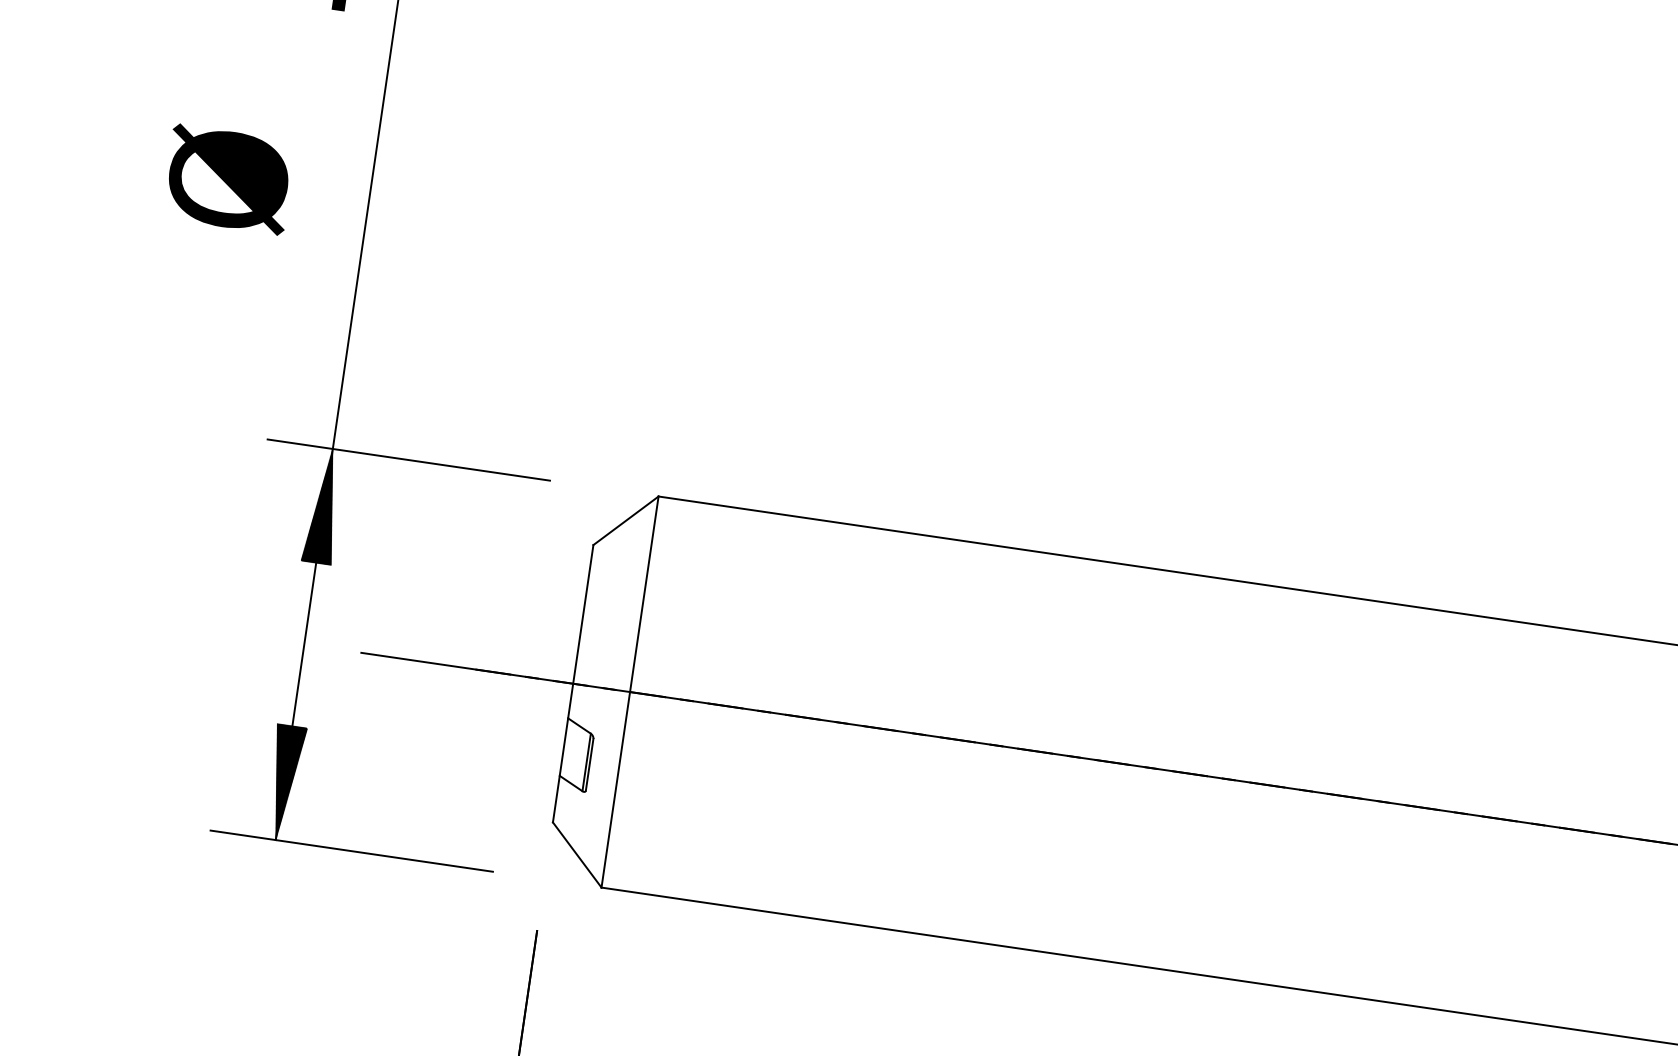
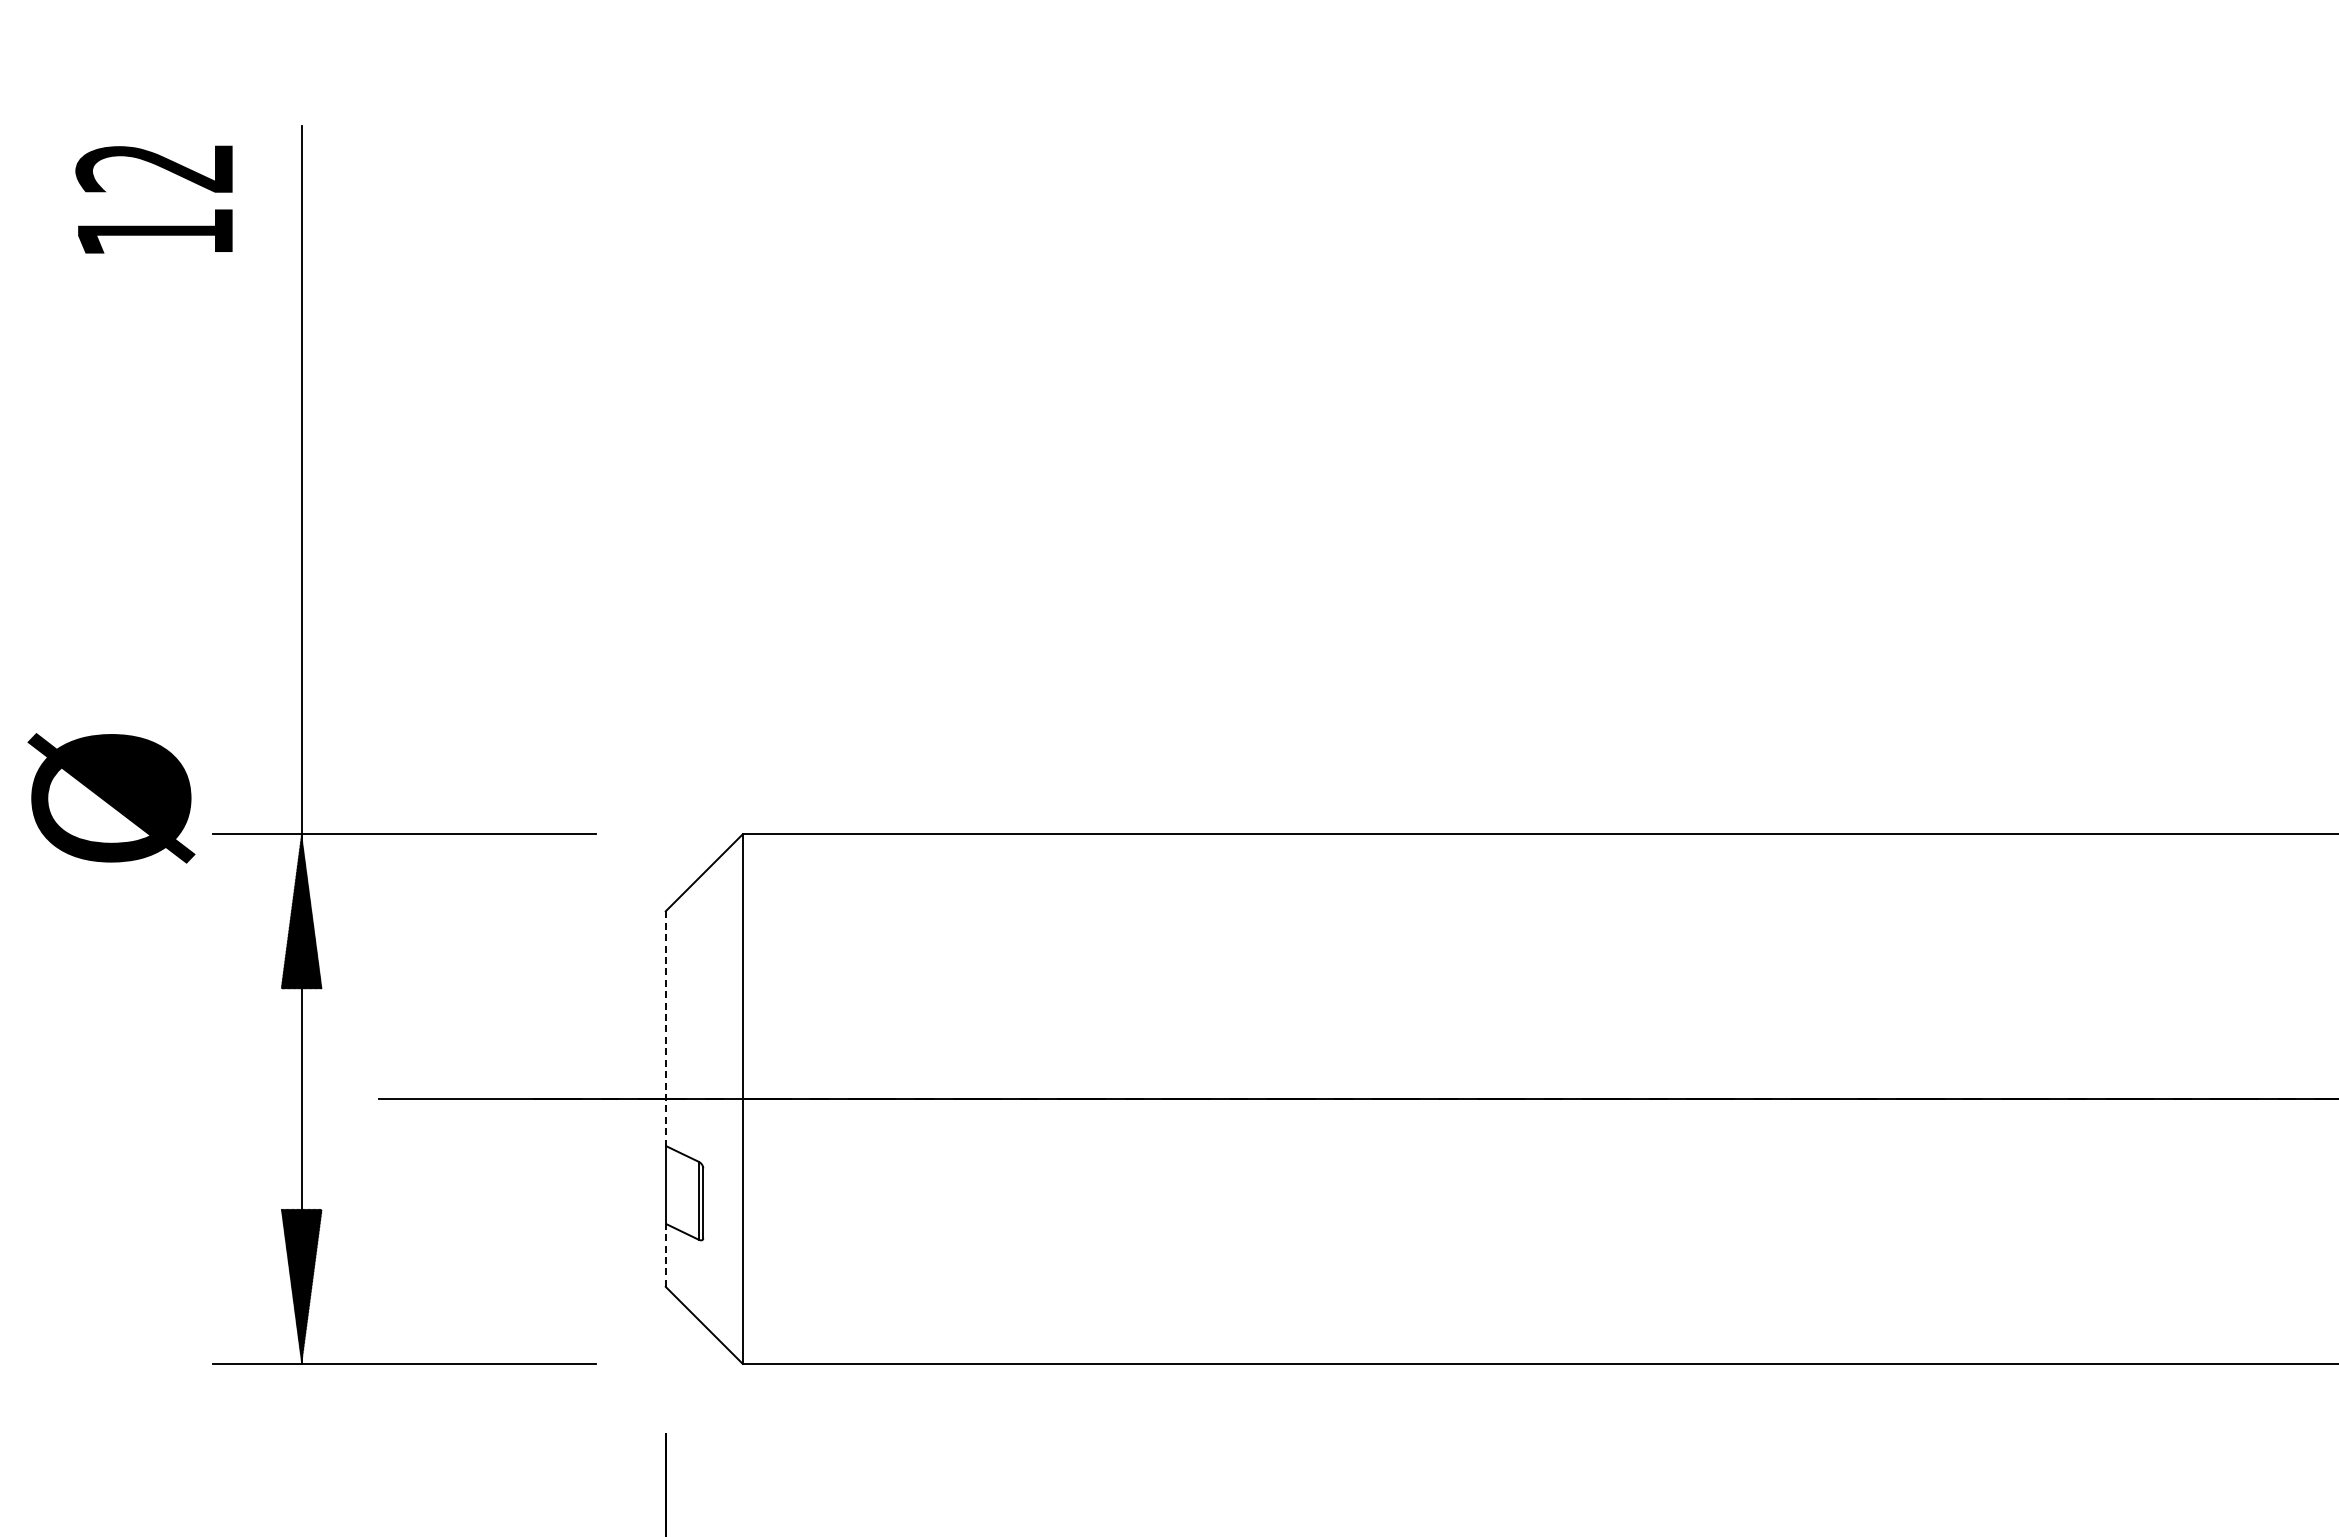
text: (228, 179) -> (111, 798), moved
line: (580, 632) -> (665, 1029), solid -> dashed
line: (556, 799) -> (665, 1255), solid -> dashed

